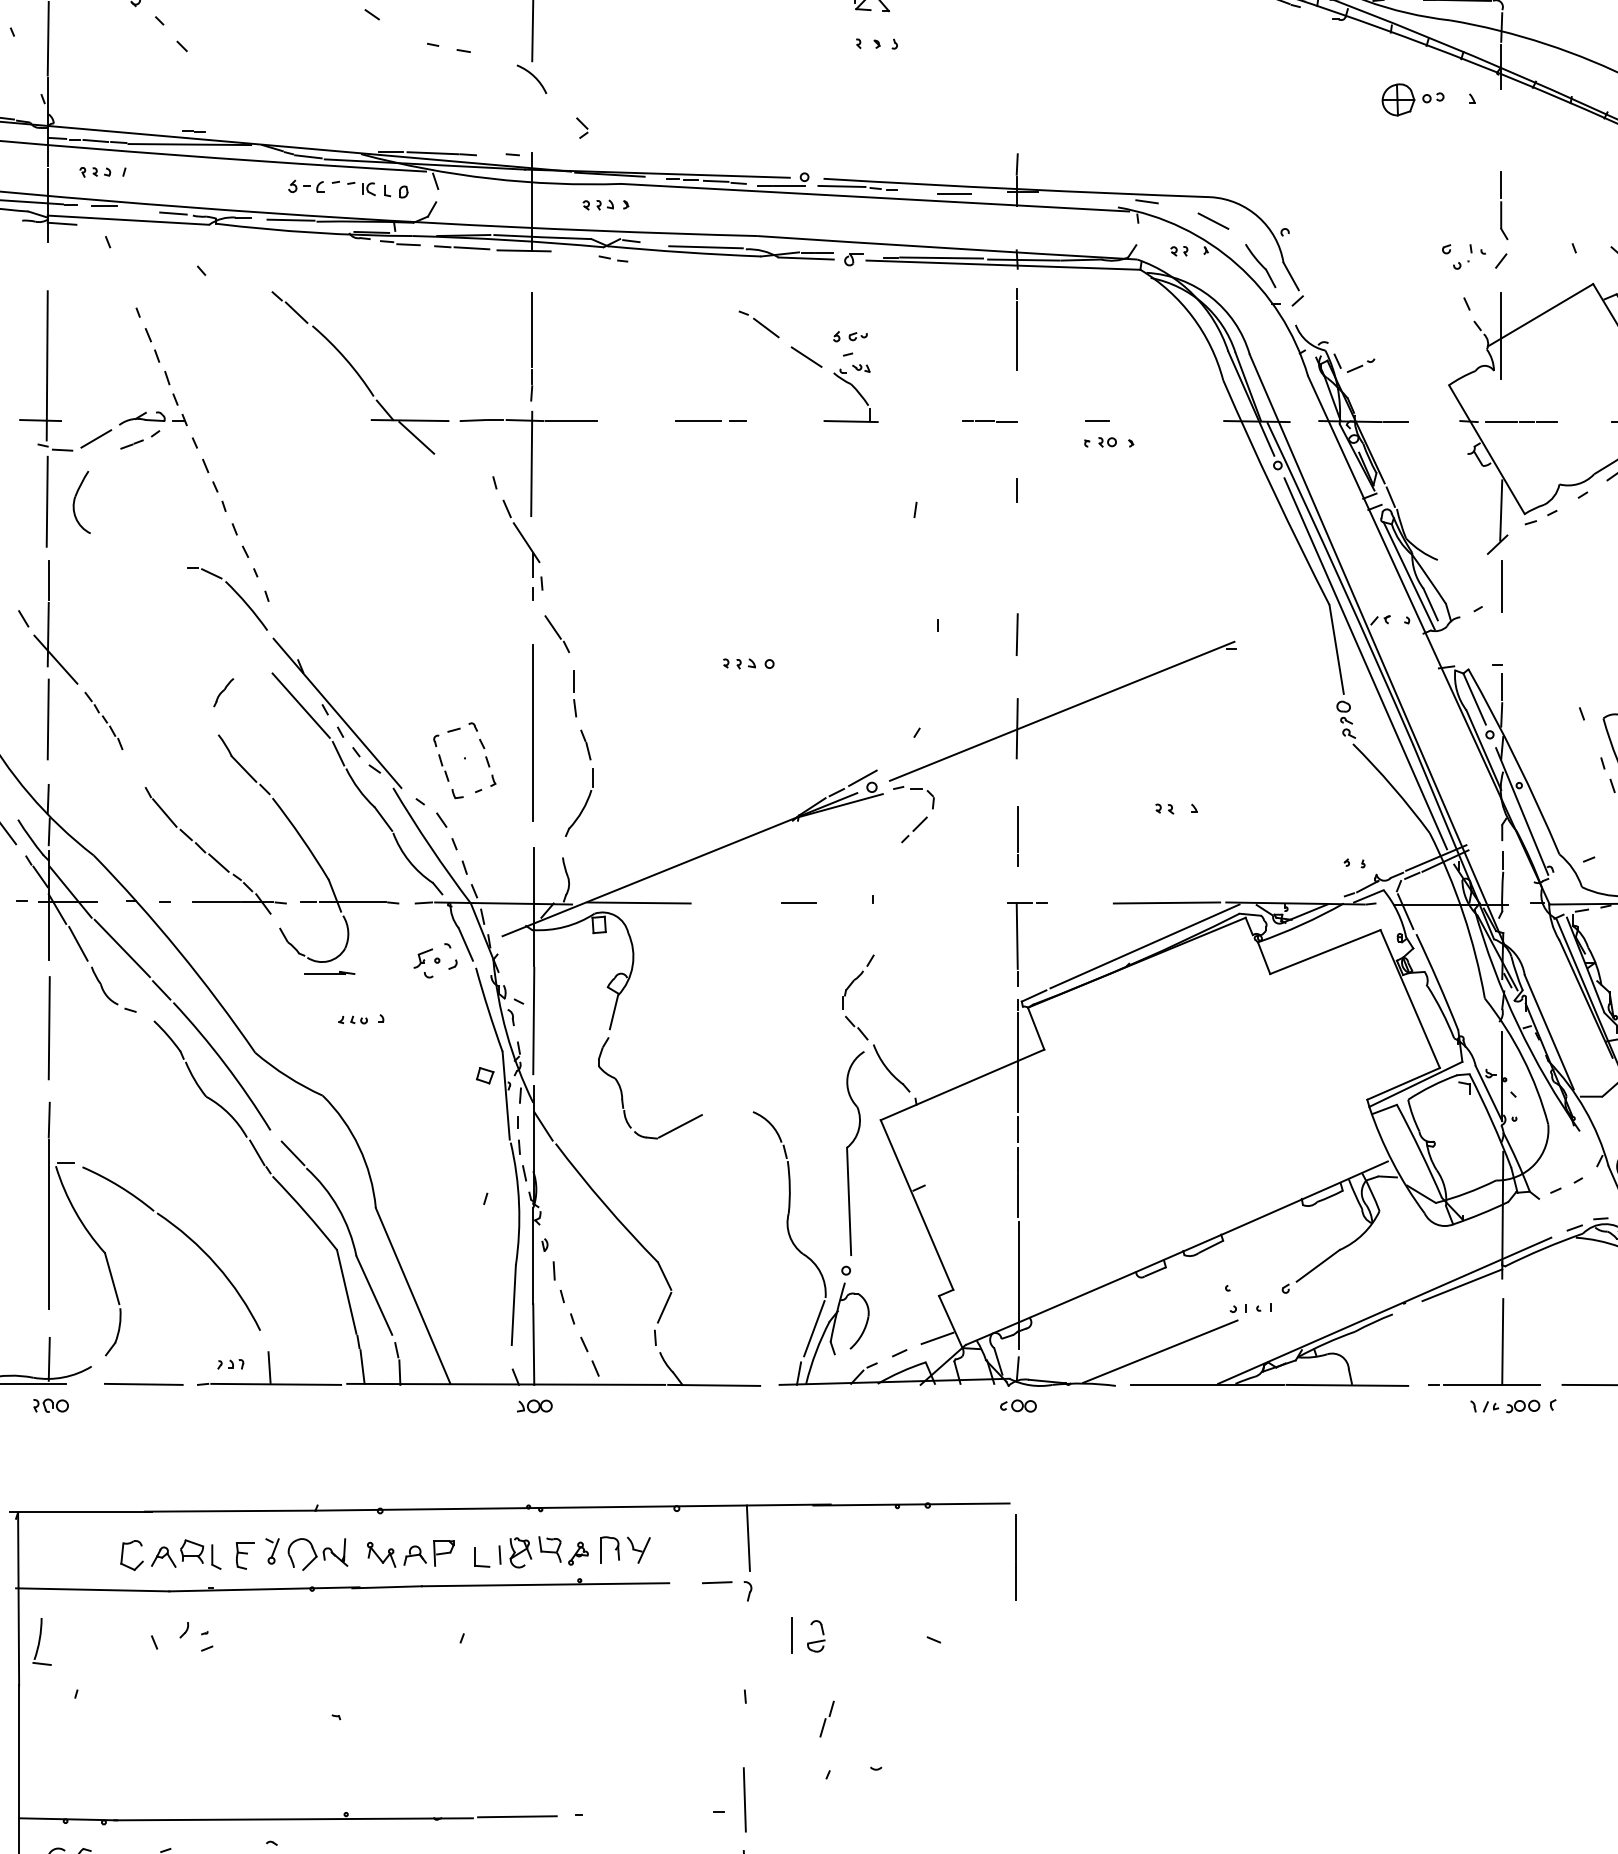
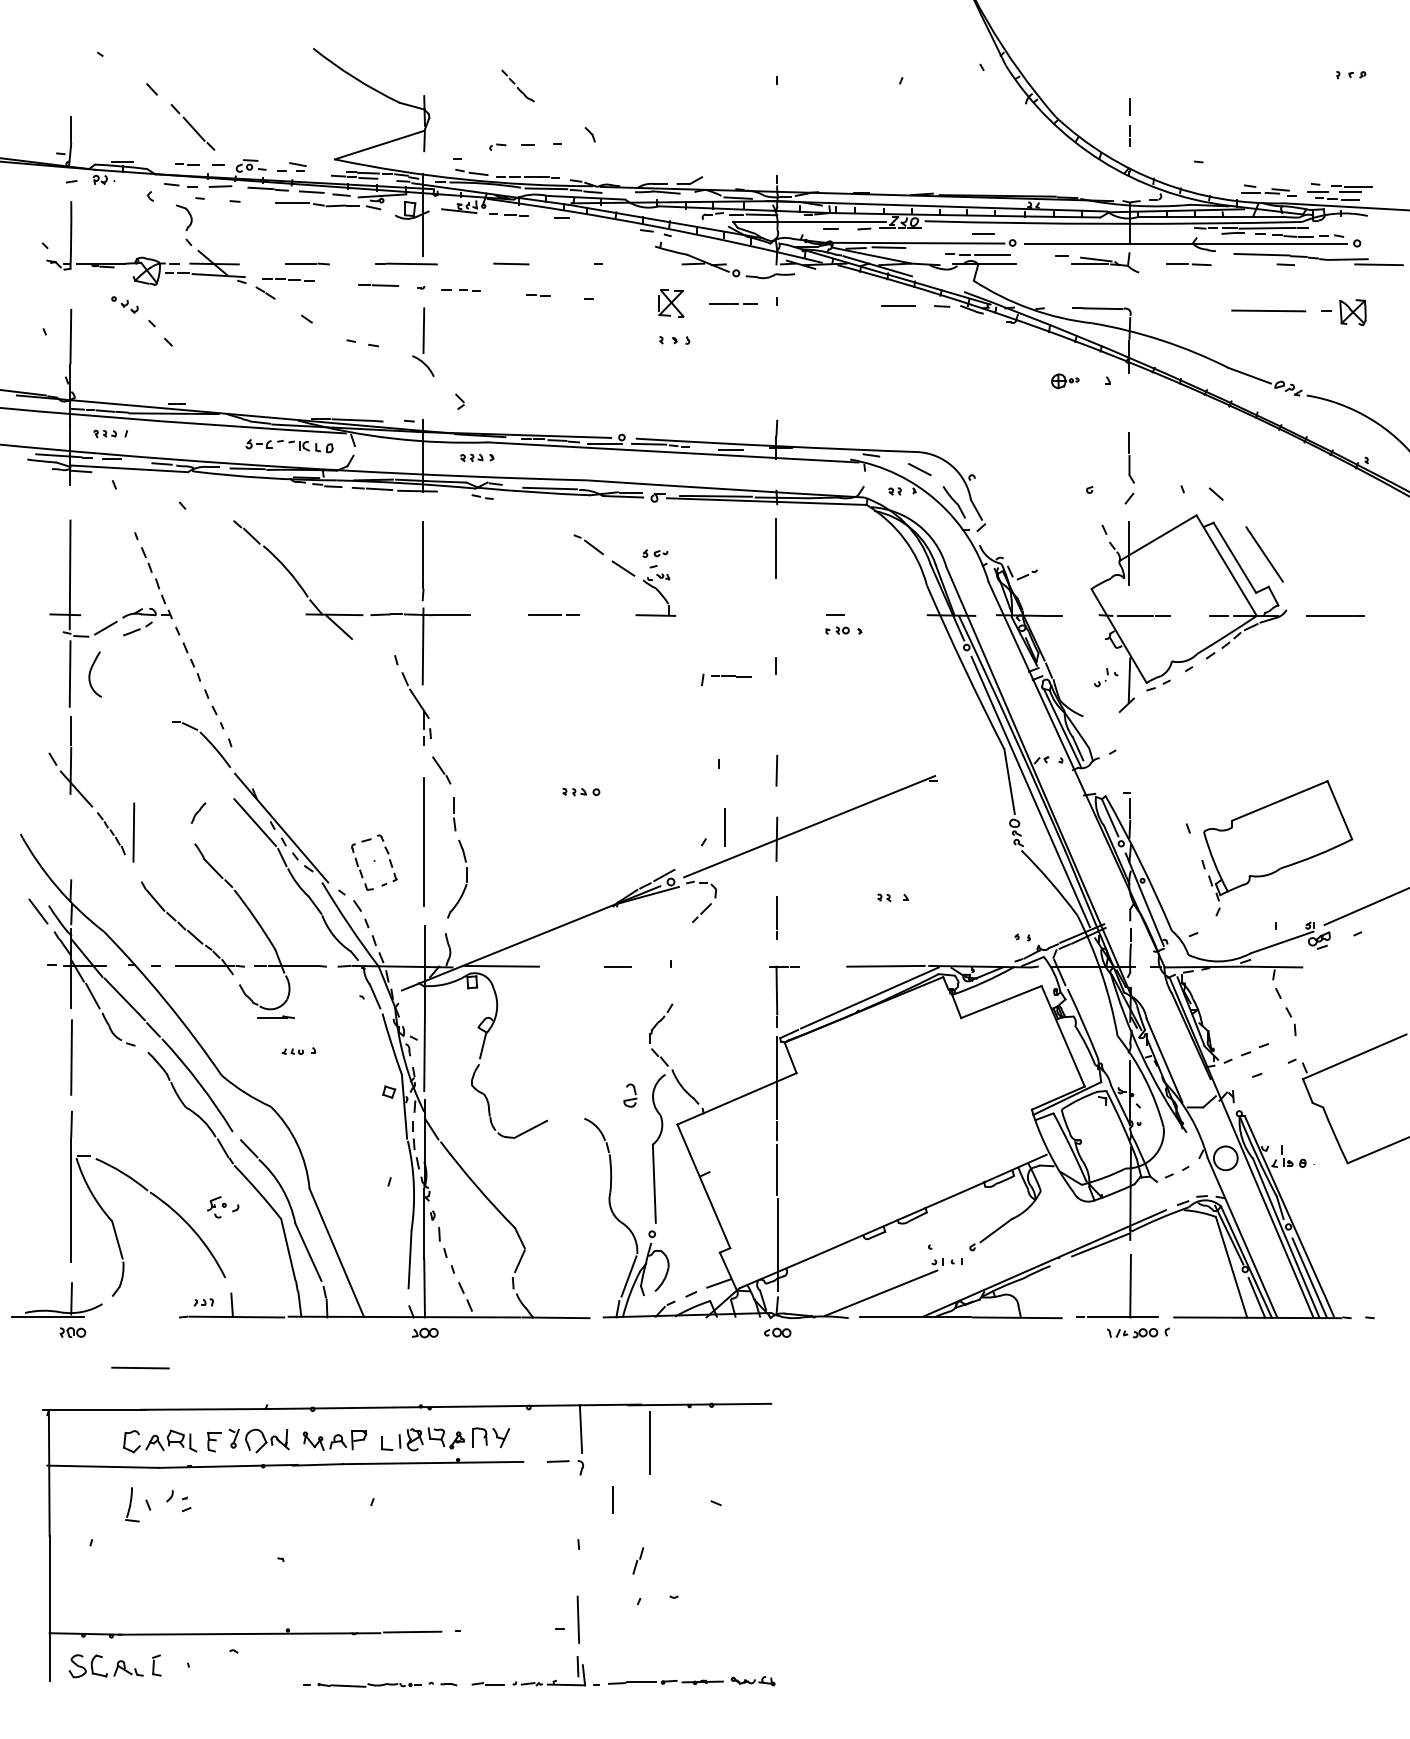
part: (1413, 100) -> (1065, 381), size x0.6
part: (1469, 256) -> (1106, 677), moved
line: (989, 421) -> (731, 676), moved
line: (1501, 586) -> (724, 827), moved
line: (47, 719) -> (133, 832), moved
part: (436, 963) -> (223, 1207), moved
line: (143, 1383) -> (140, 1367), moved
line: (1015, 1556) -> (649, 1442), moved
part: (816, 1636) -> (630, 1095), moved
part: (42, 1641) -> (132, 1504), moved

